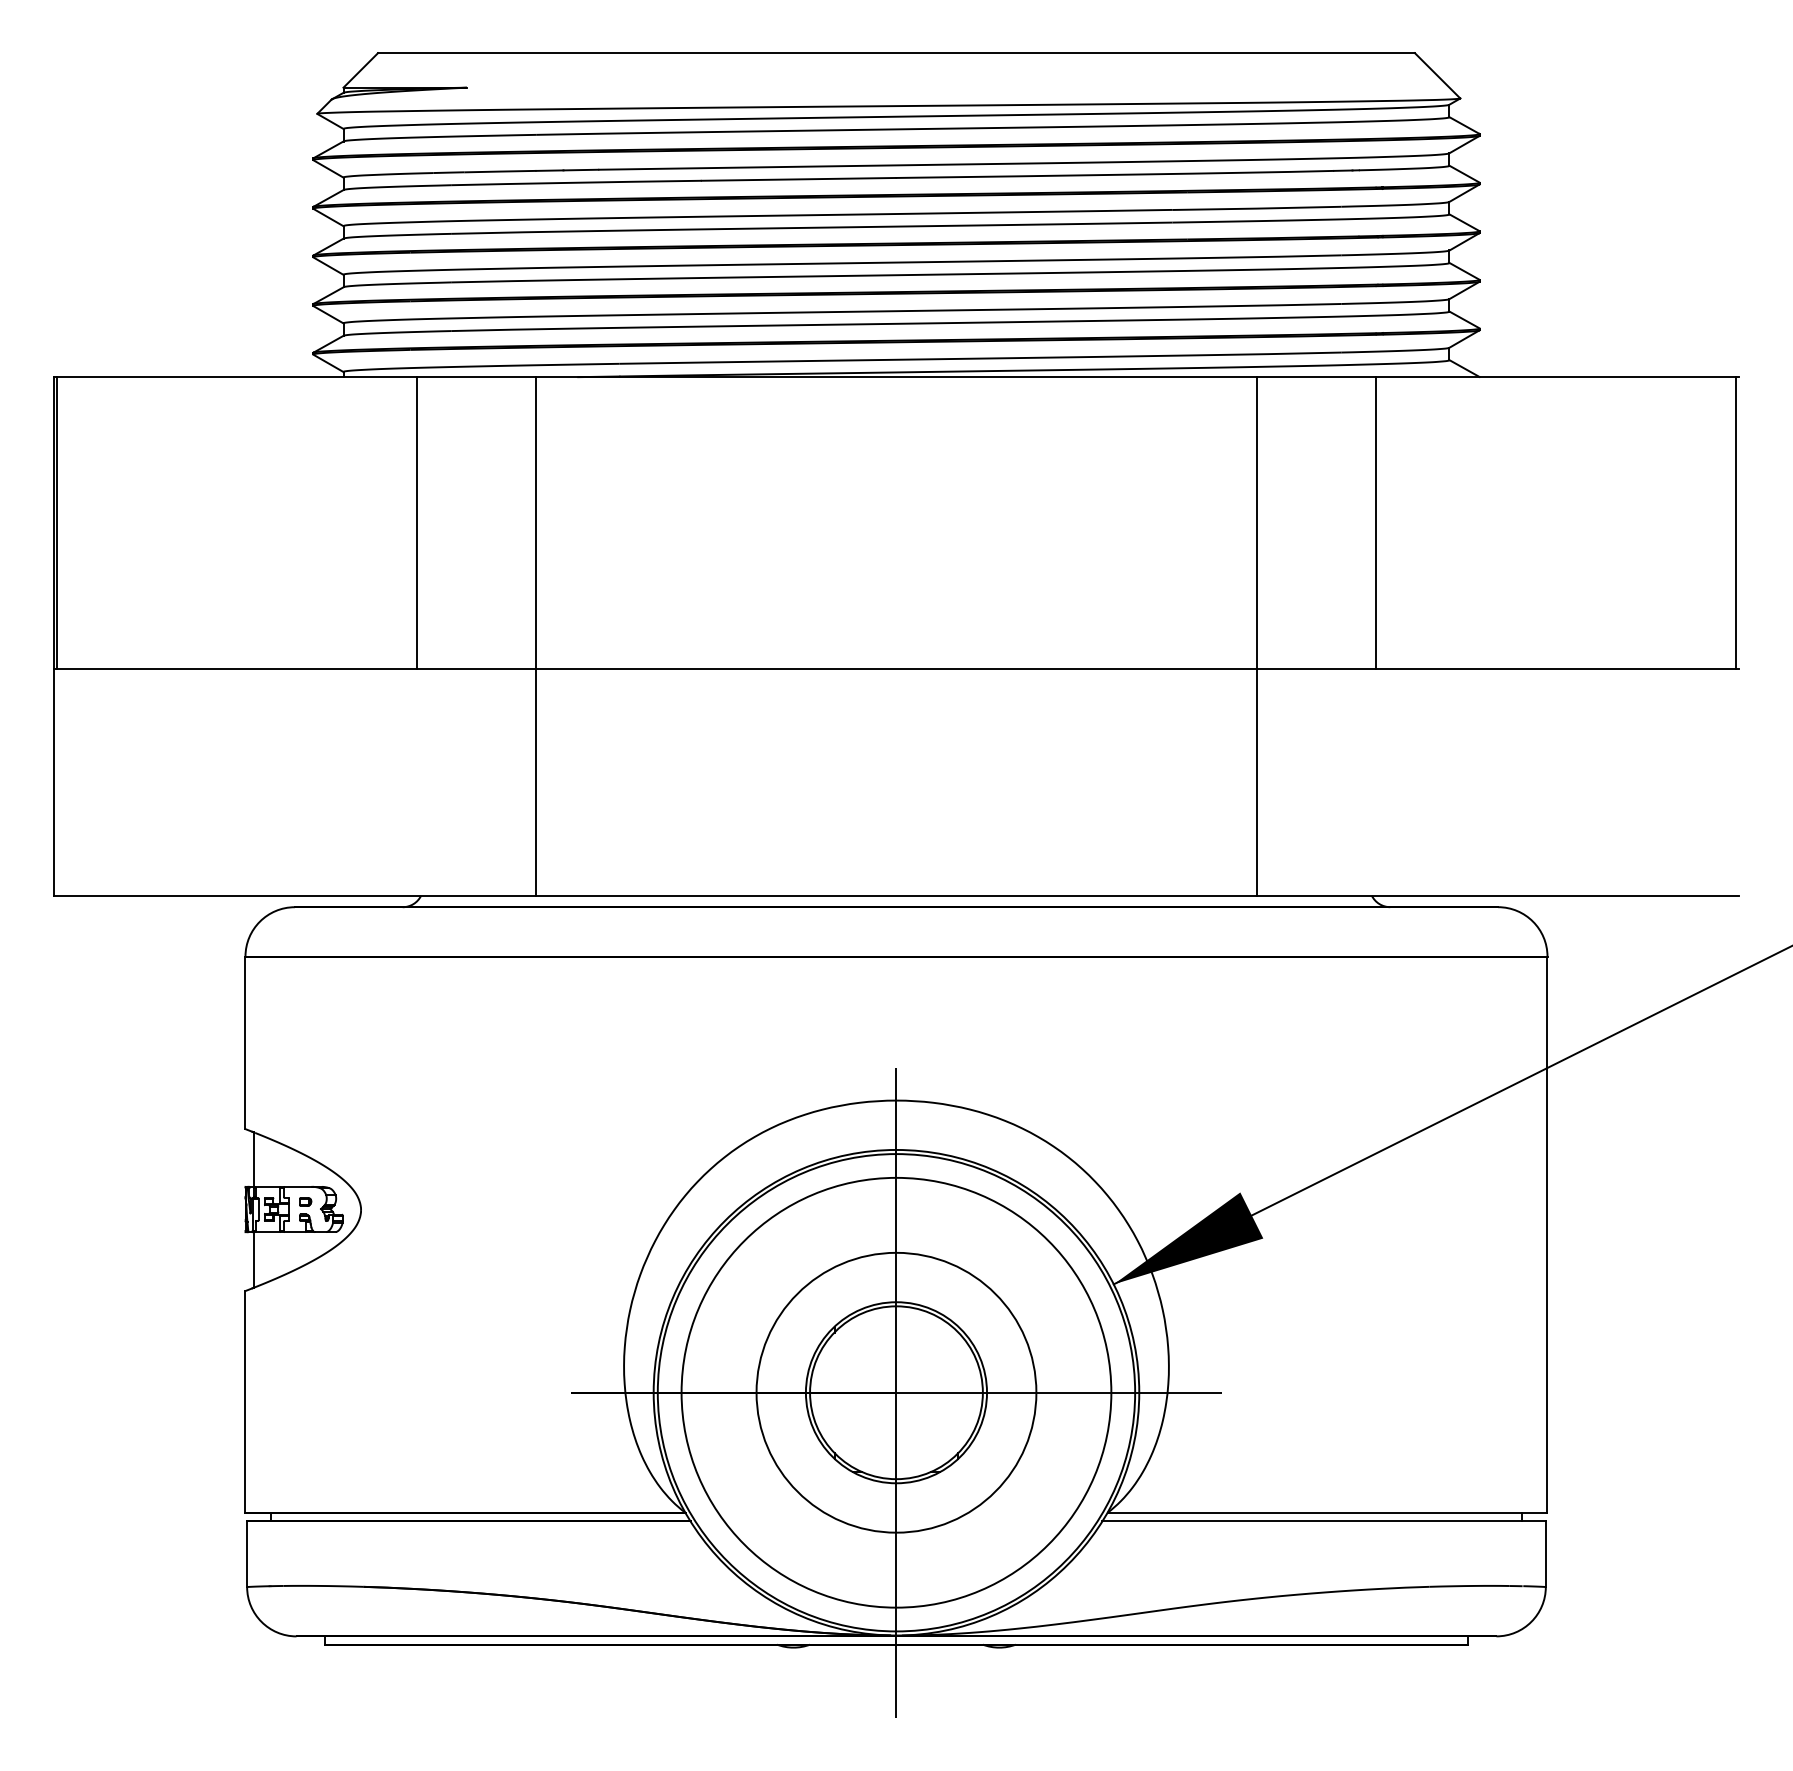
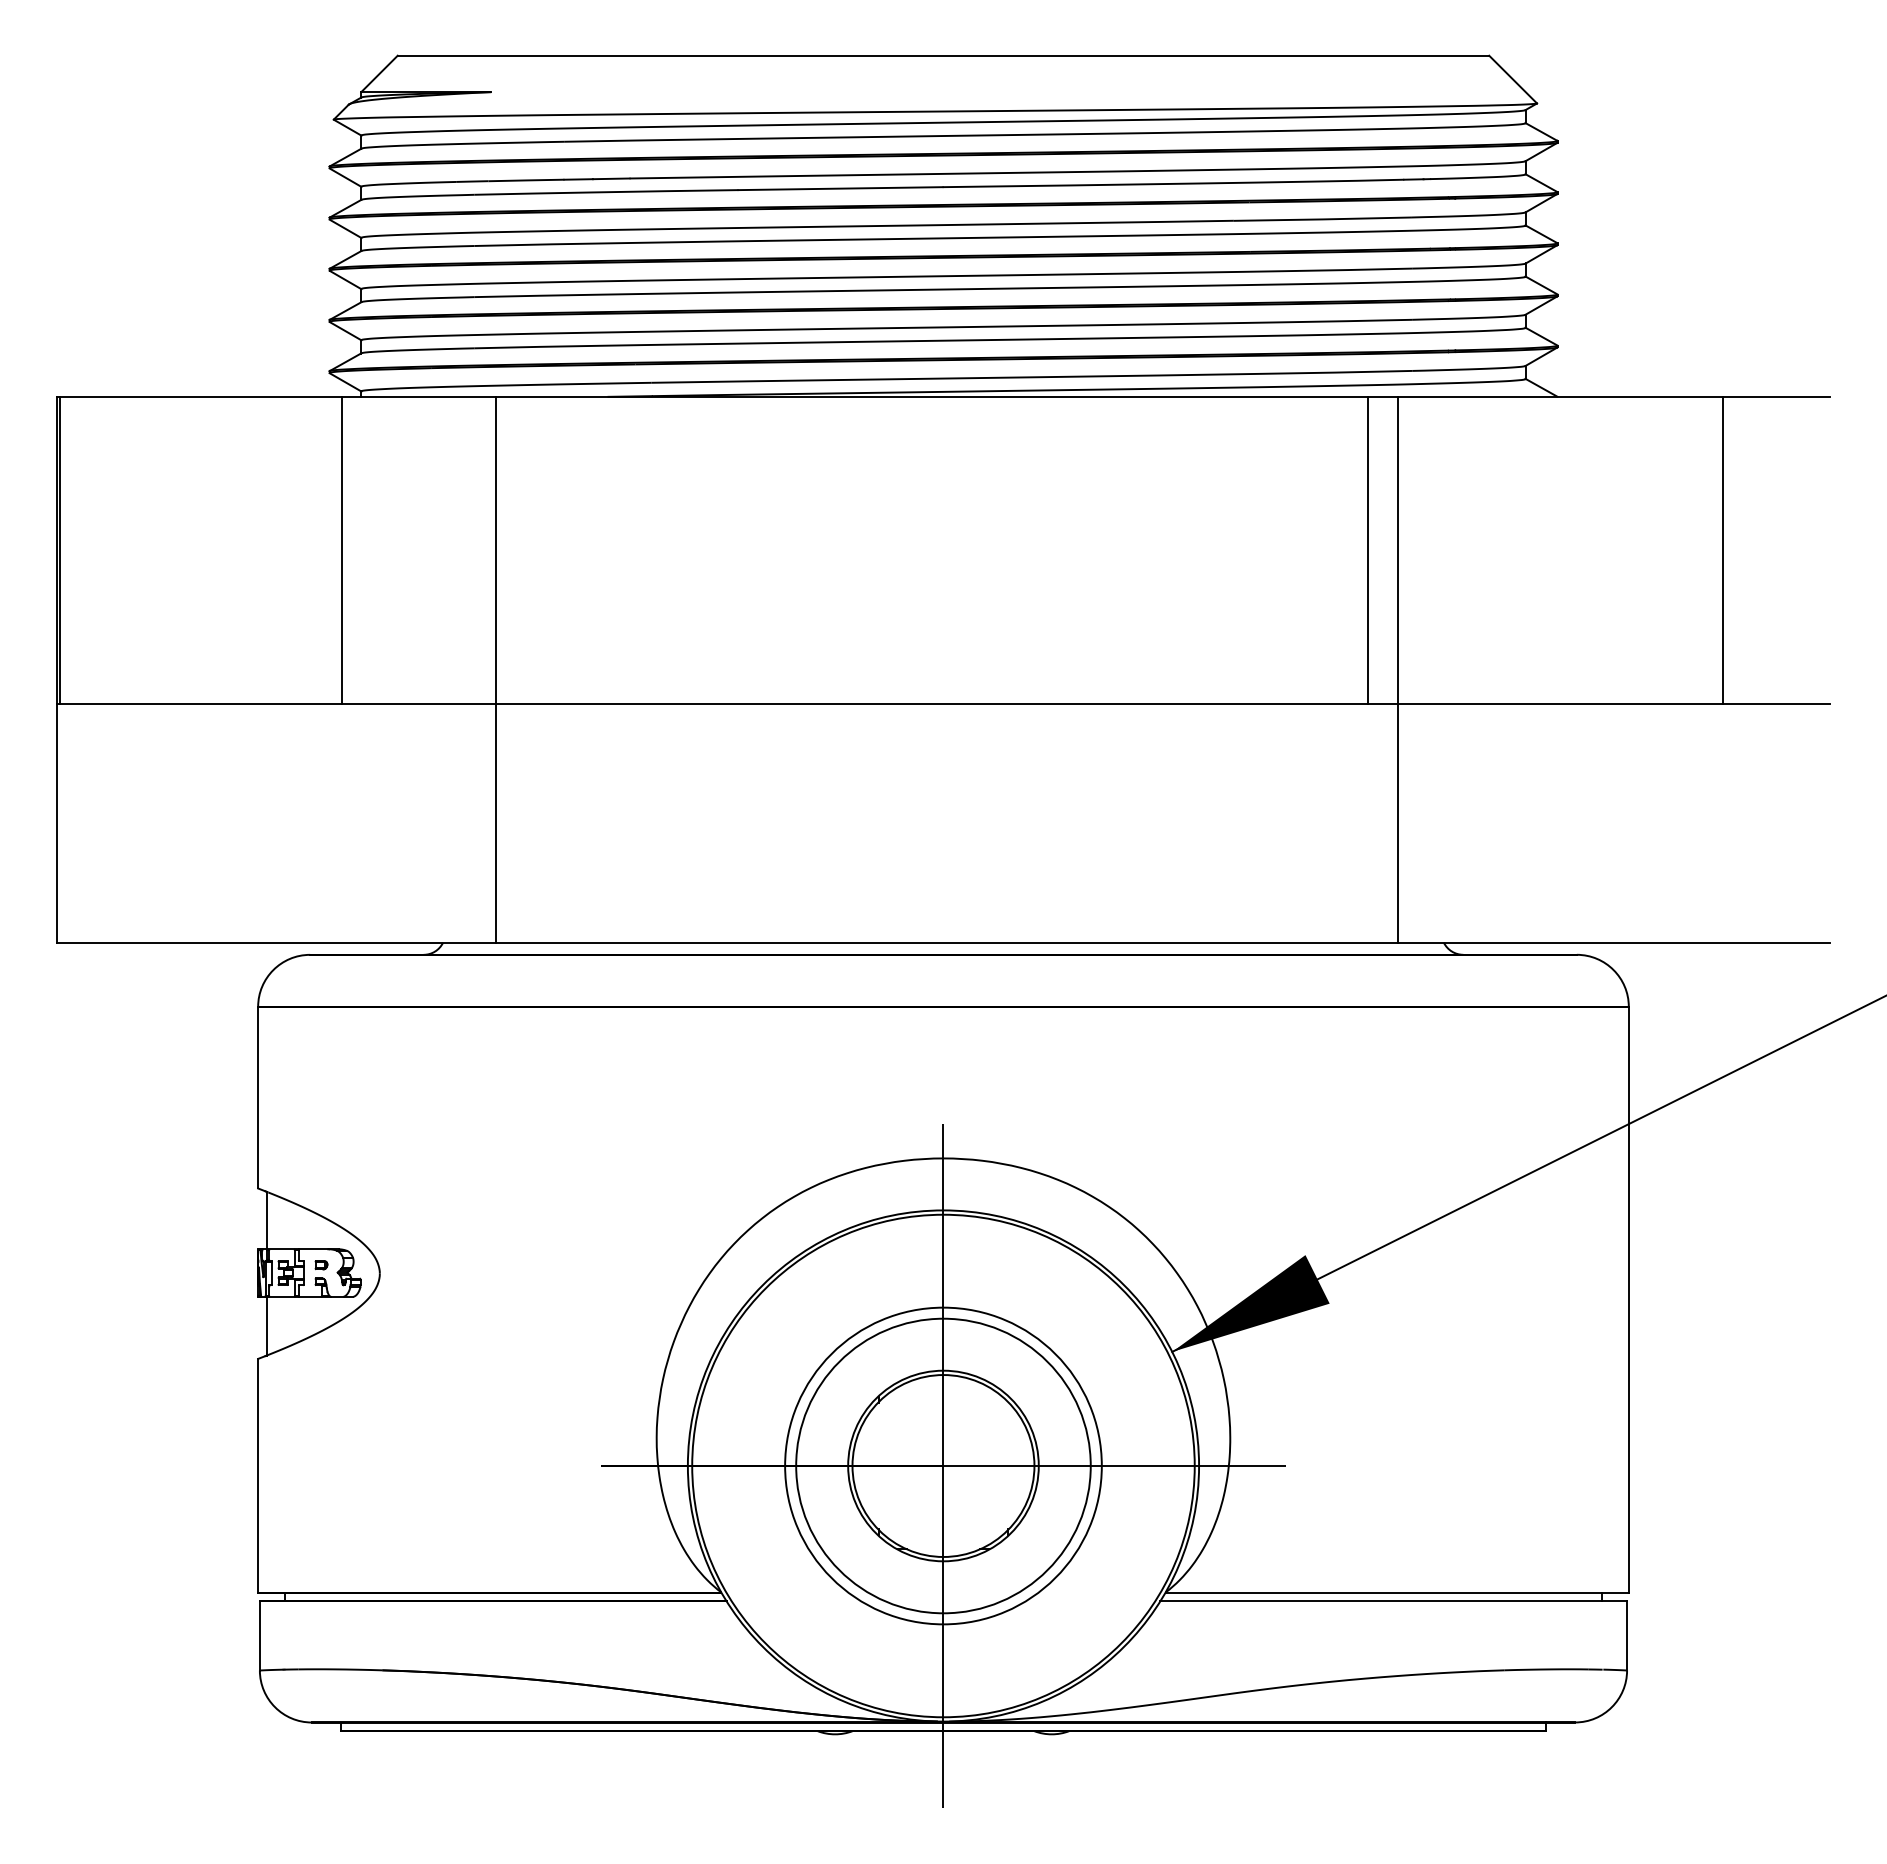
line: (417, 522) -> (342, 549), moved
line: (1376, 522) -> (1368, 549), moved
line: (1736, 522) -> (1723, 549), moved
line: (536, 636) -> (496, 669), moved
line: (1256, 636) -> (1397, 669), moved
circle: (896, 1392) -> (943, 1465), size x0.7

